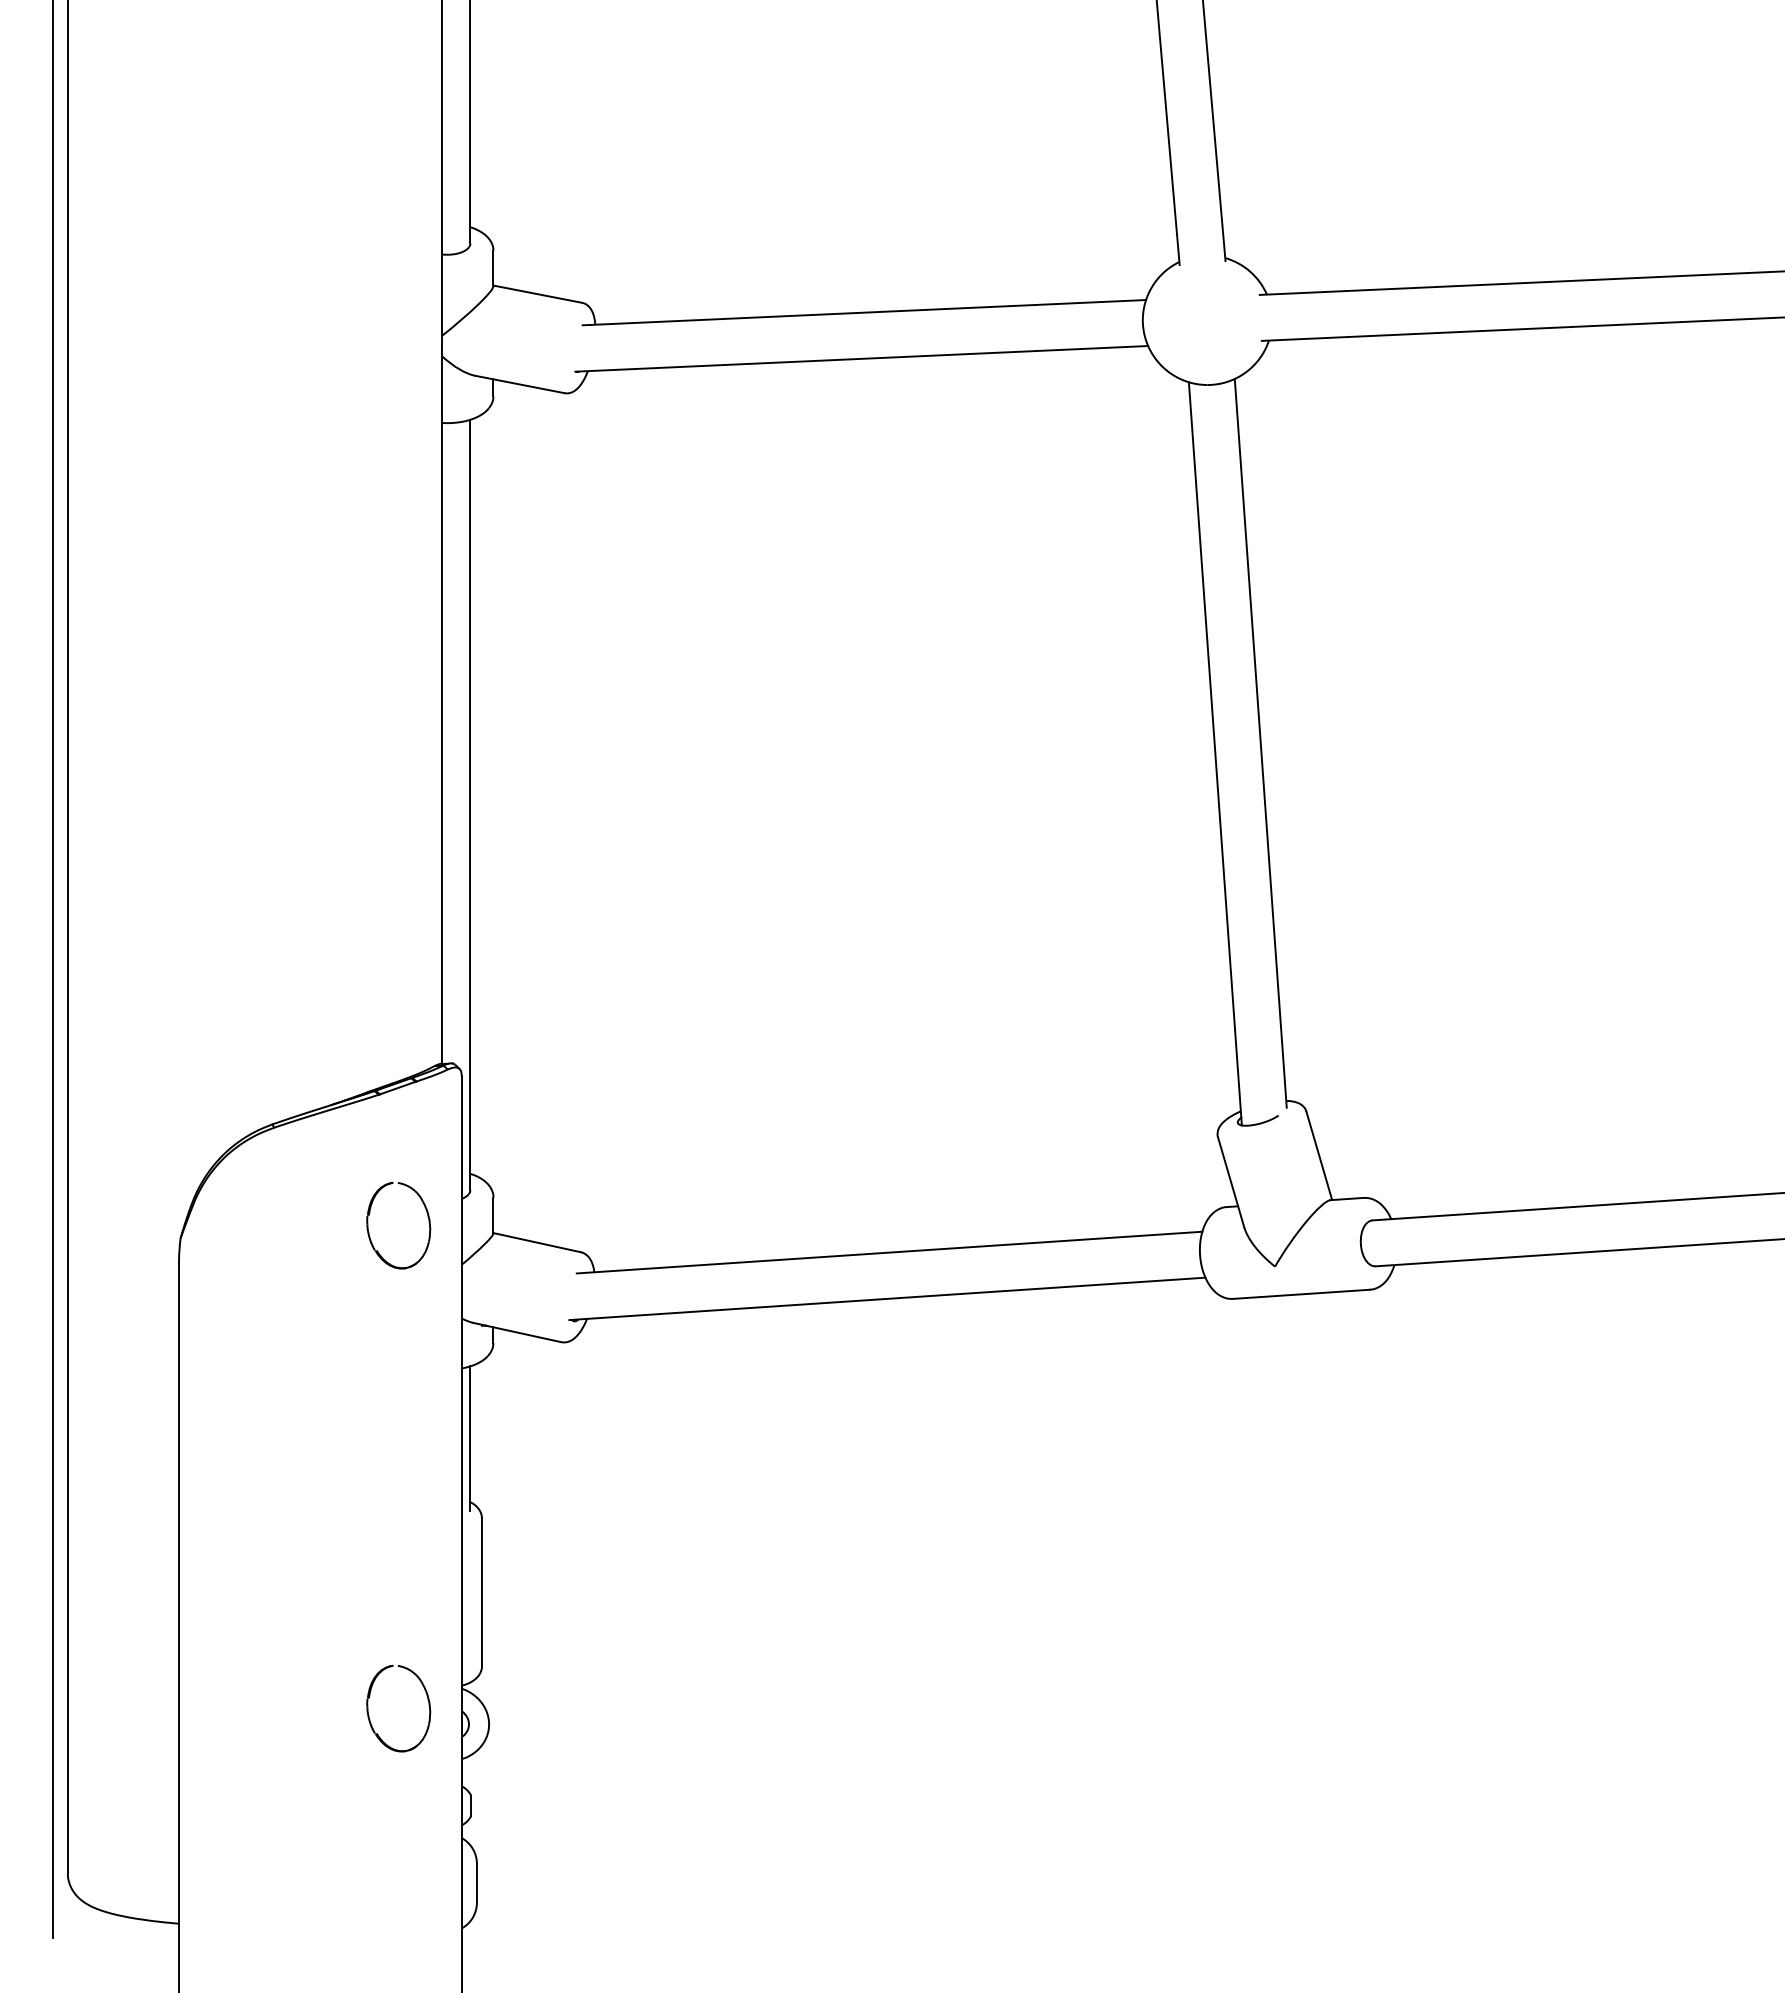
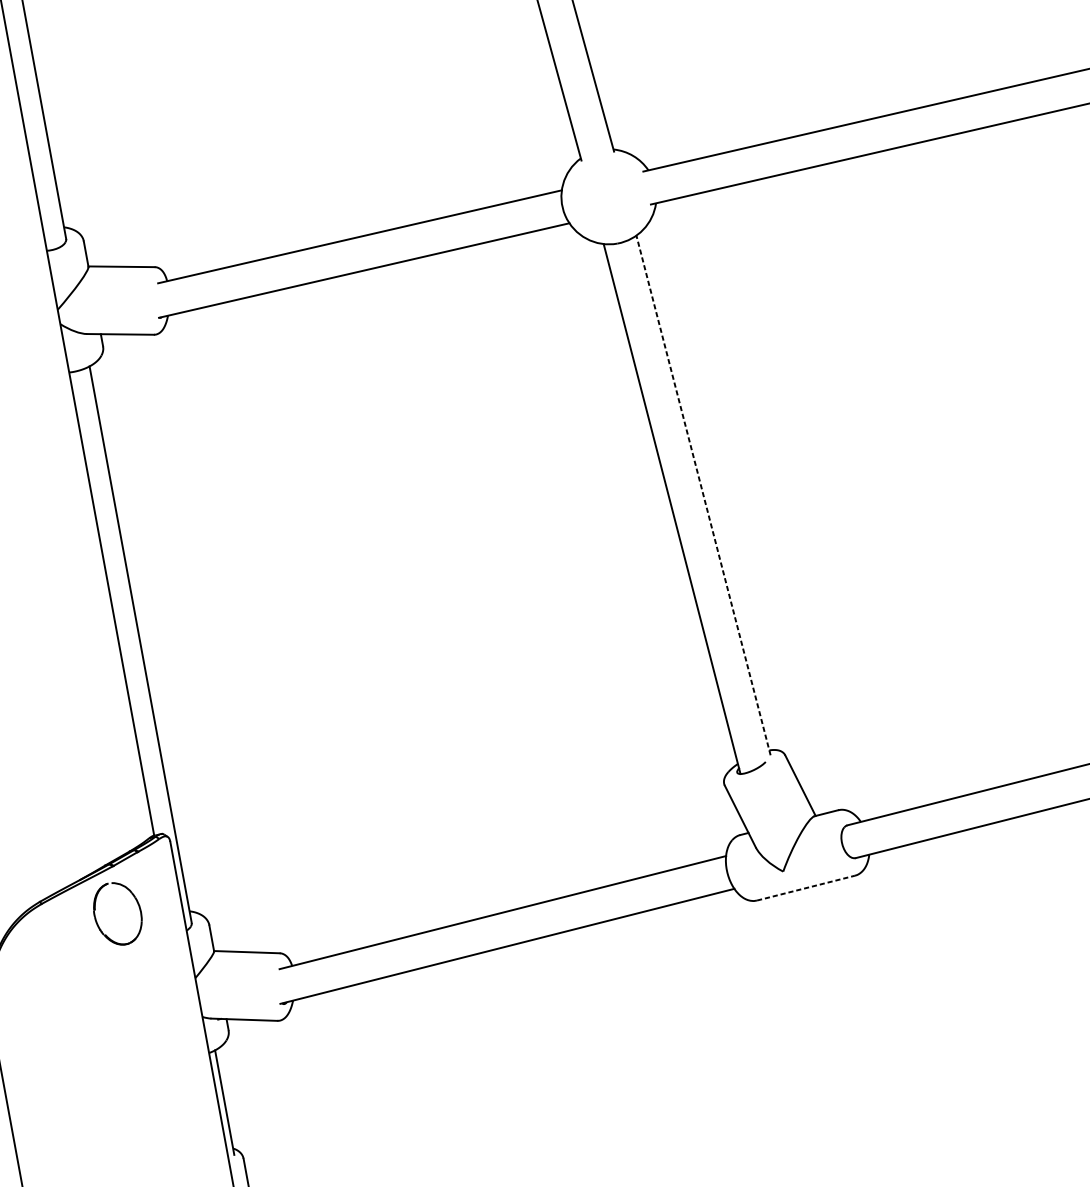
line: (1260, 742) -> (703, 494), solid -> dashed
part: (369, 1232) -> (97, 922), moved
line: (1301, 1294) -> (806, 888), solid -> dashed

